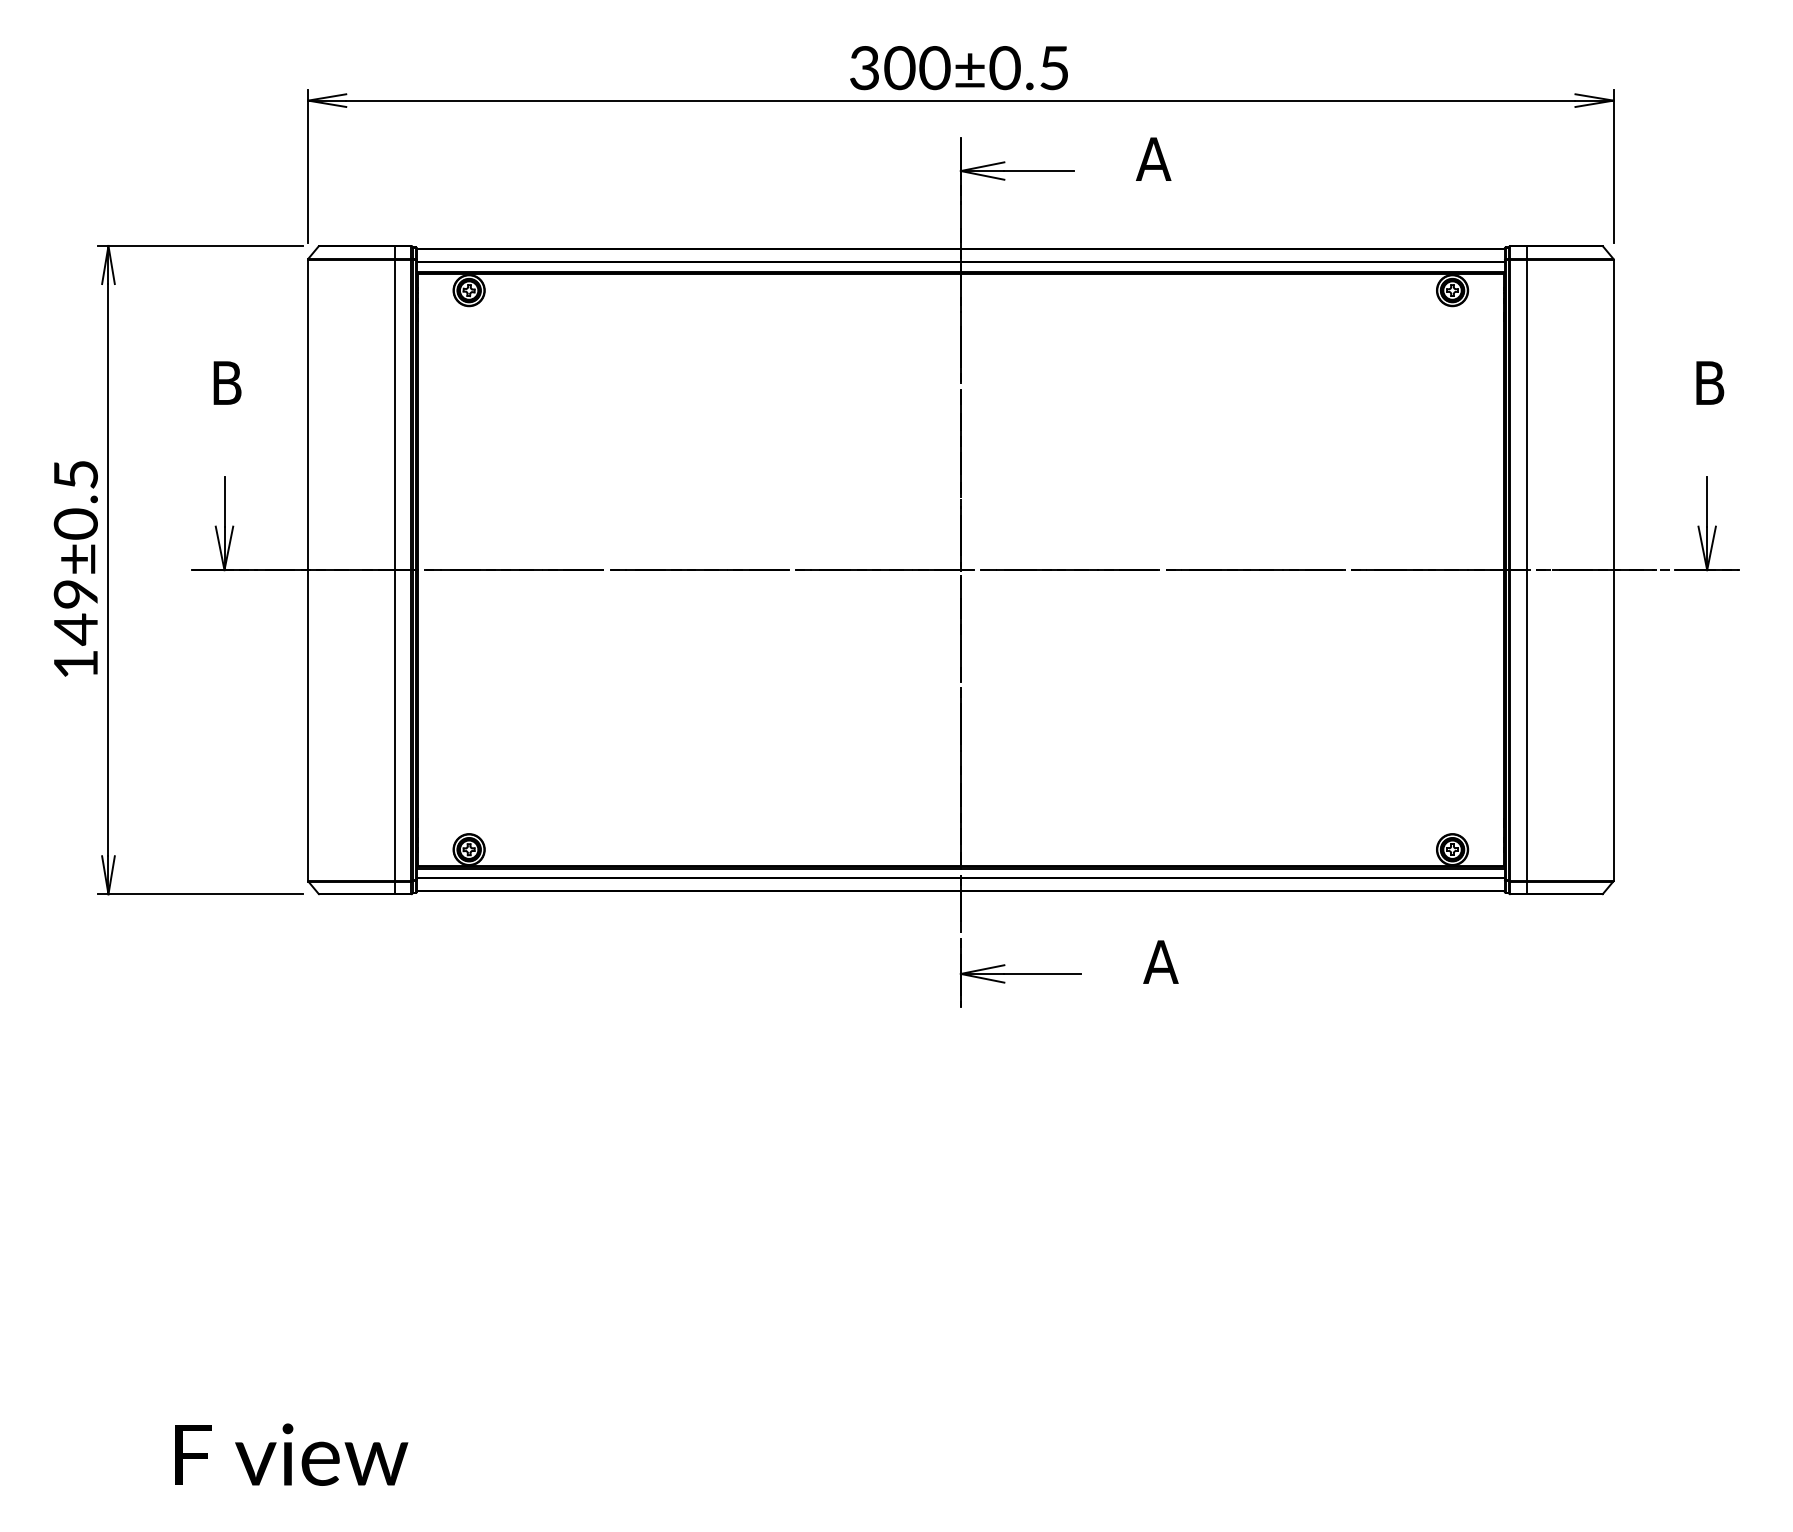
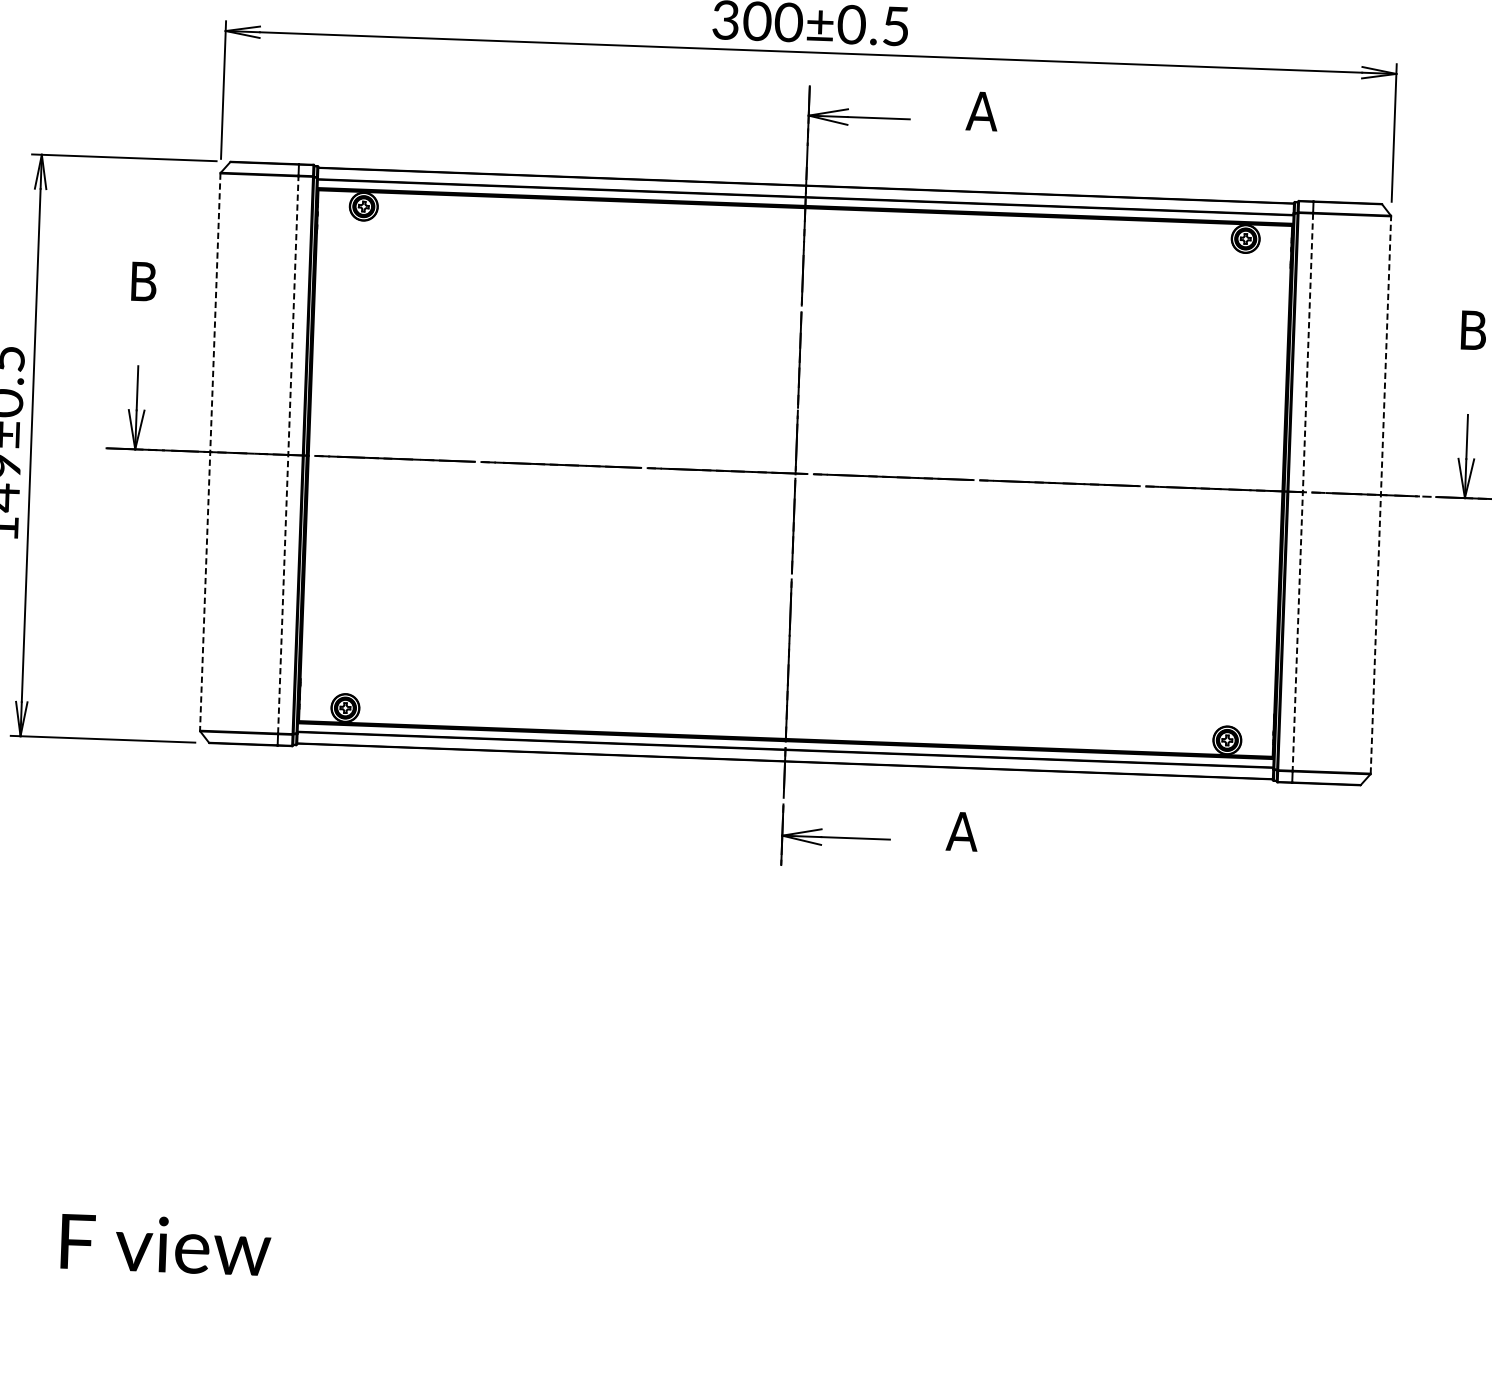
line: (308, 570) -> (210, 452), solid -> dashed
line: (395, 570) -> (288, 455), solid -> dashed
line: (1526, 570) -> (1302, 492), solid -> dashed
line: (1613, 570) -> (1380, 495), solid -> dashed

